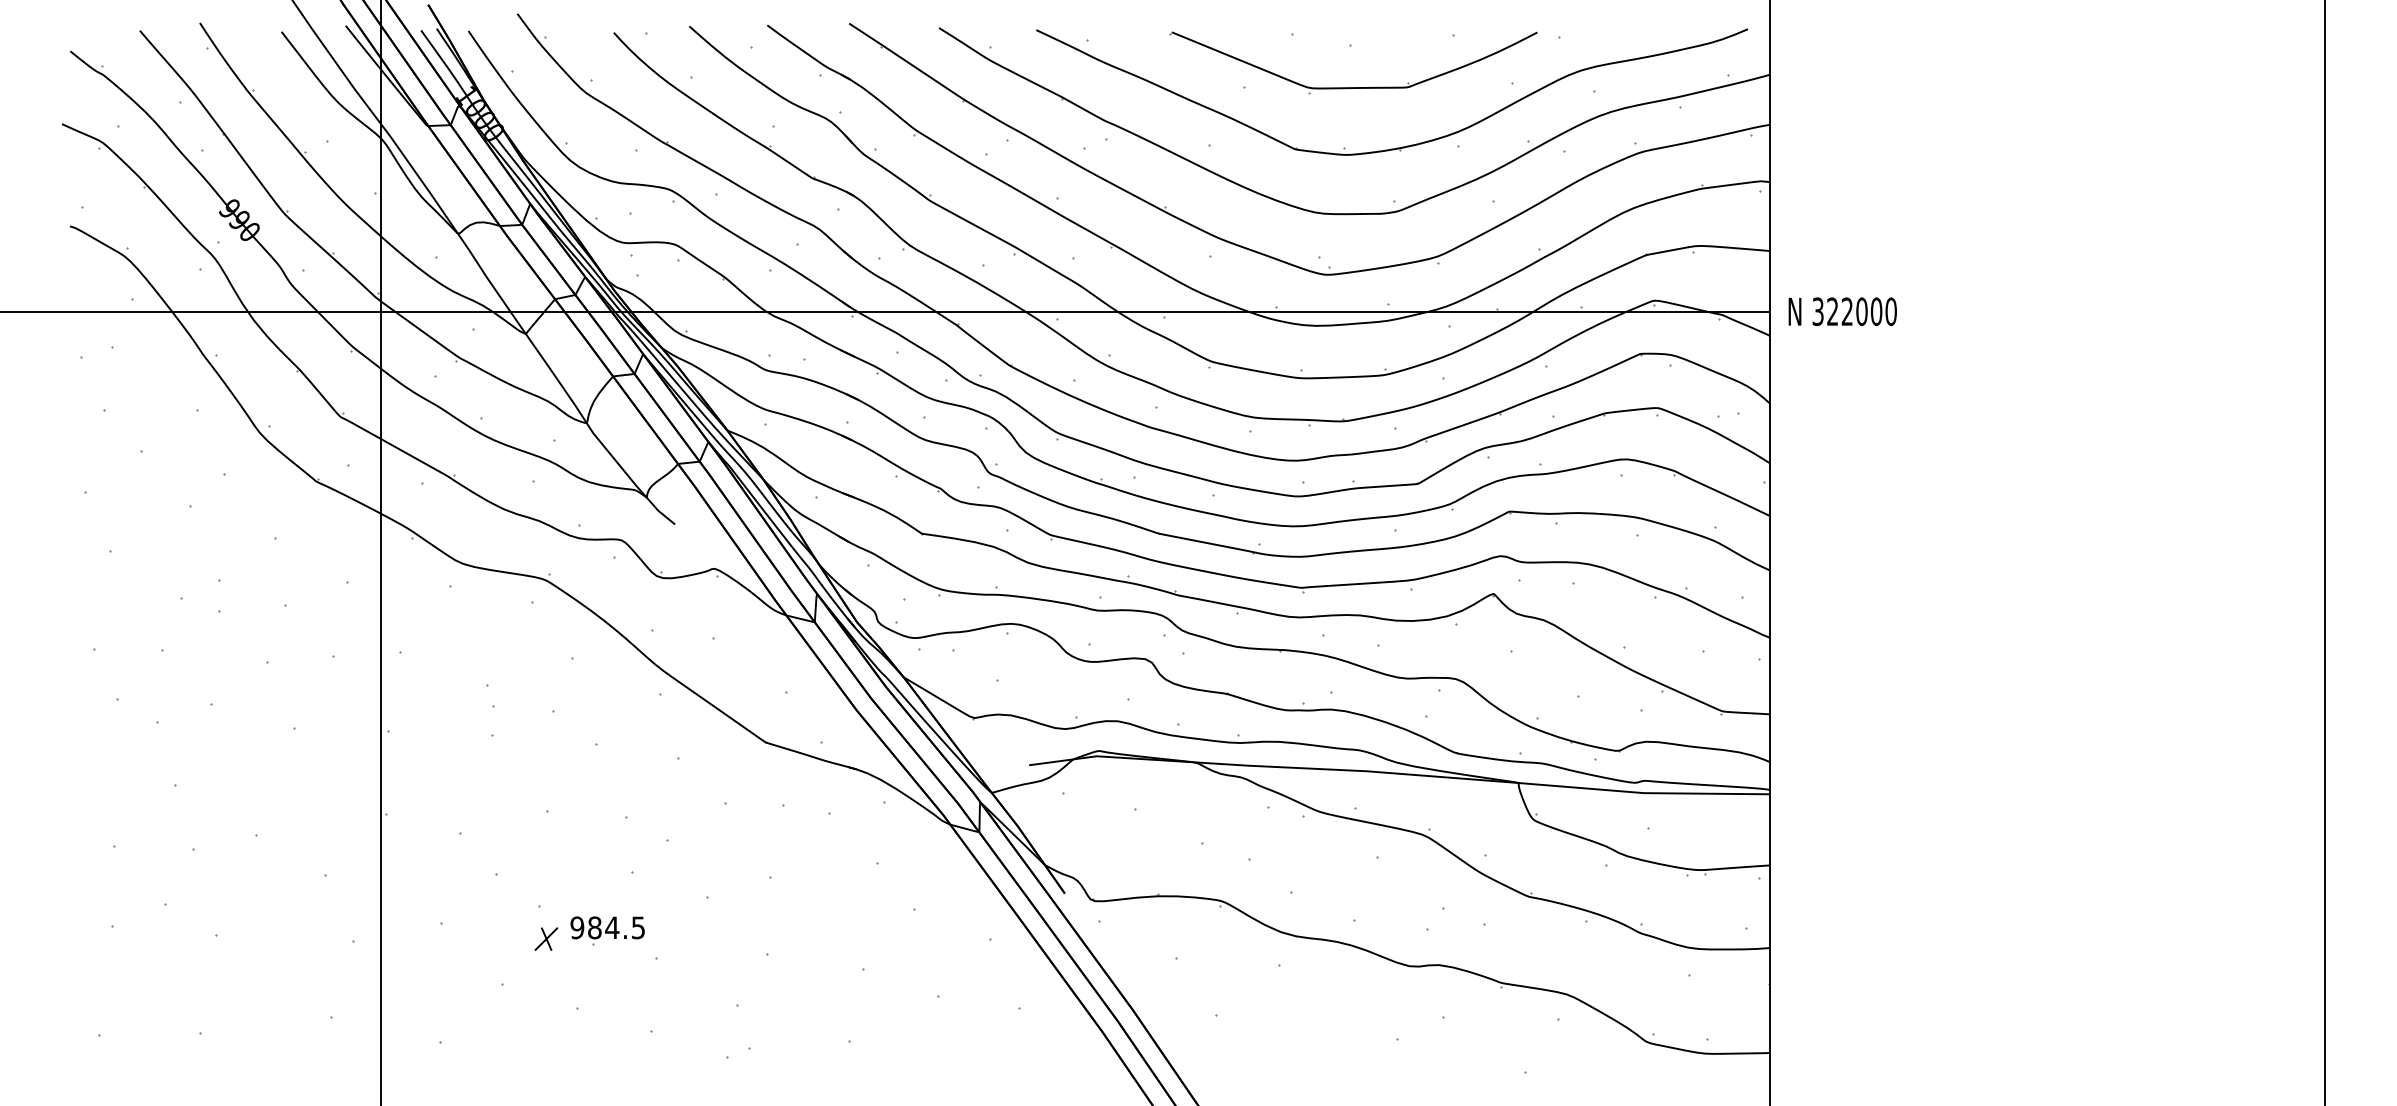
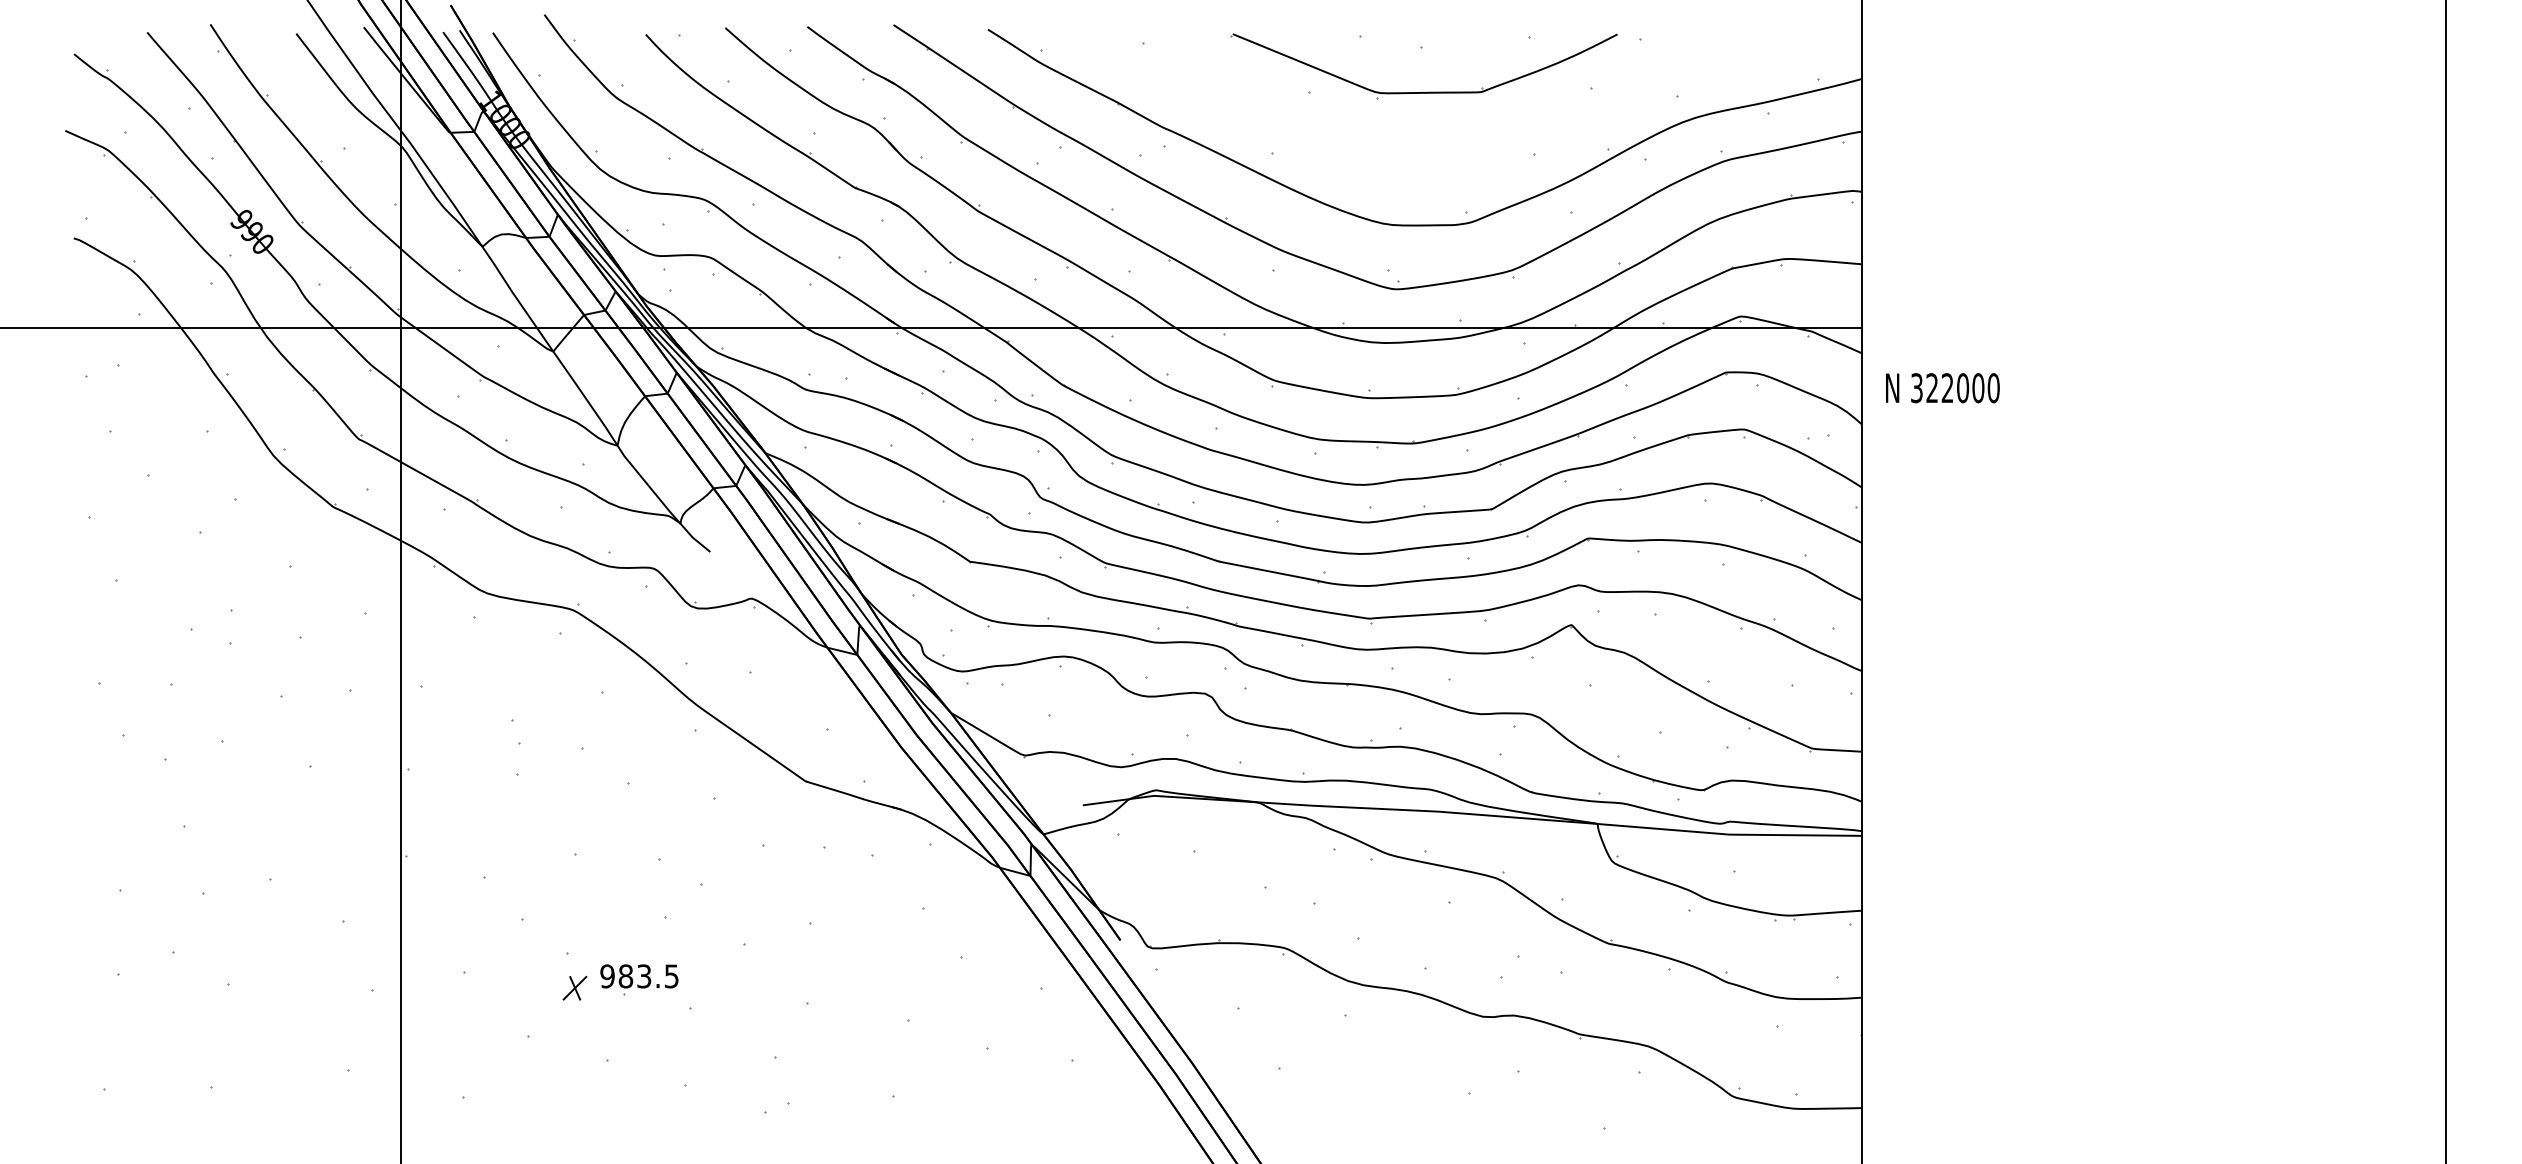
part: (1401, 146) -> (1474, 154), removed
text: (1842, 312) -> (1942, 388), moved
text: (611, 927) -> (643, 976), 984.5 -> 983.5

